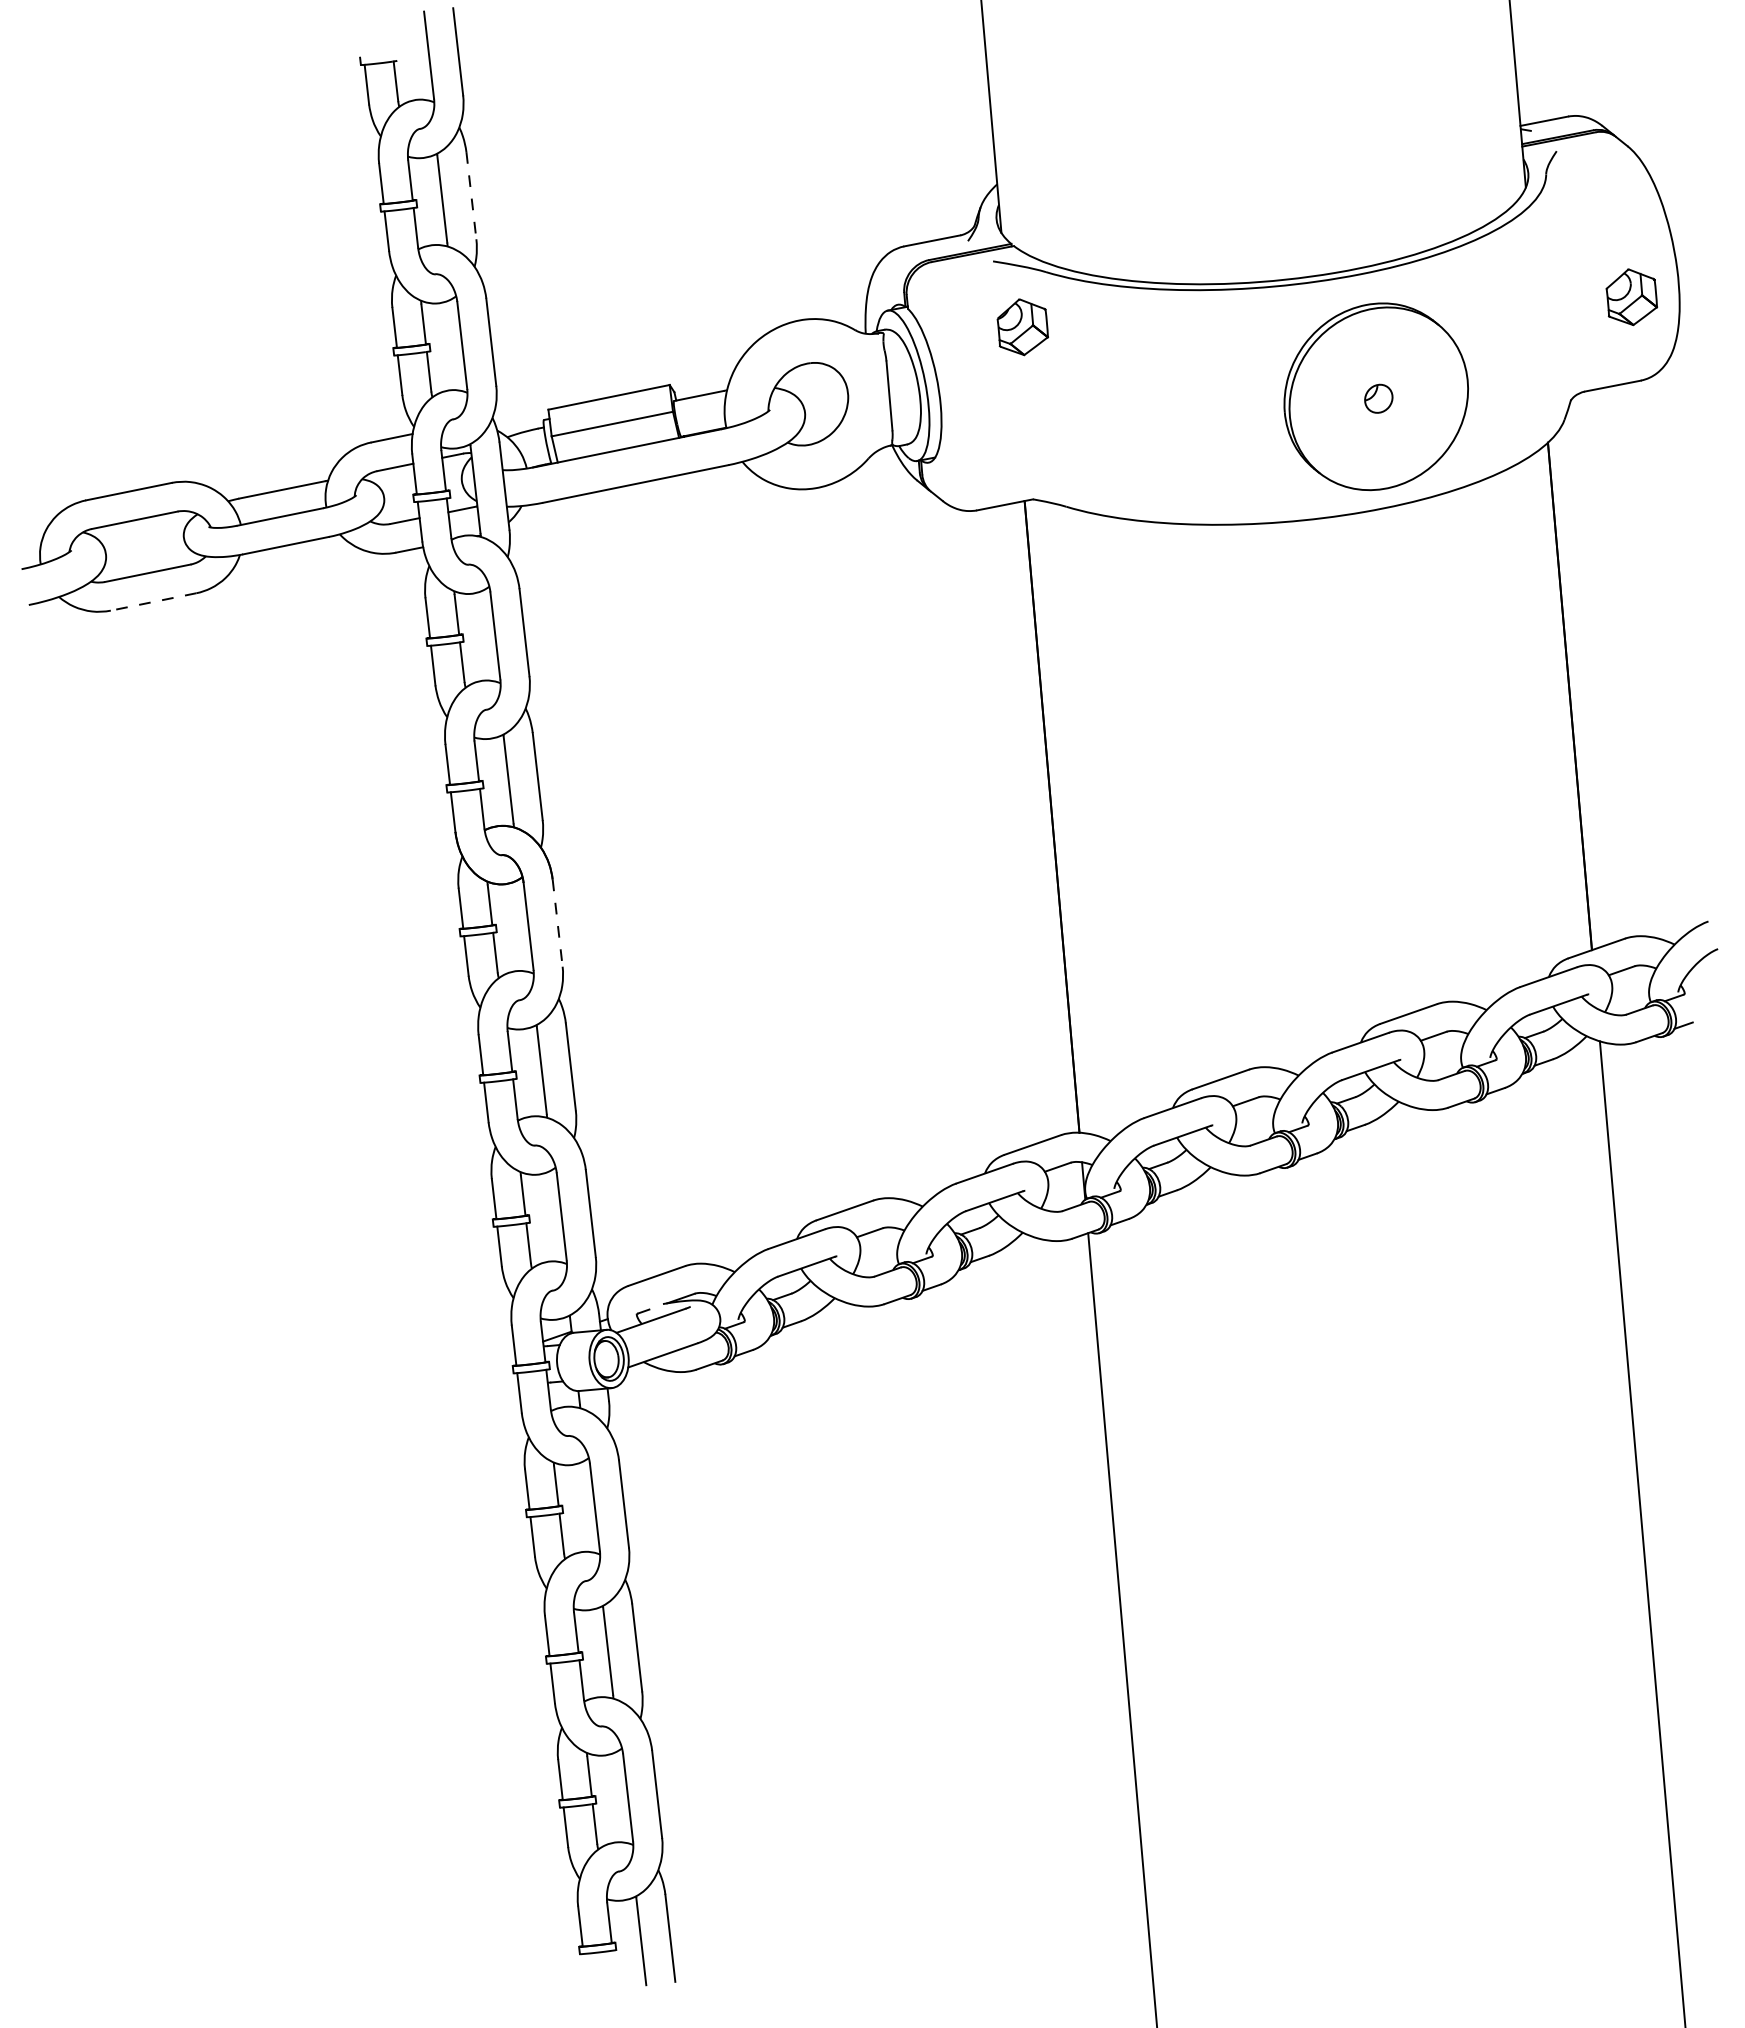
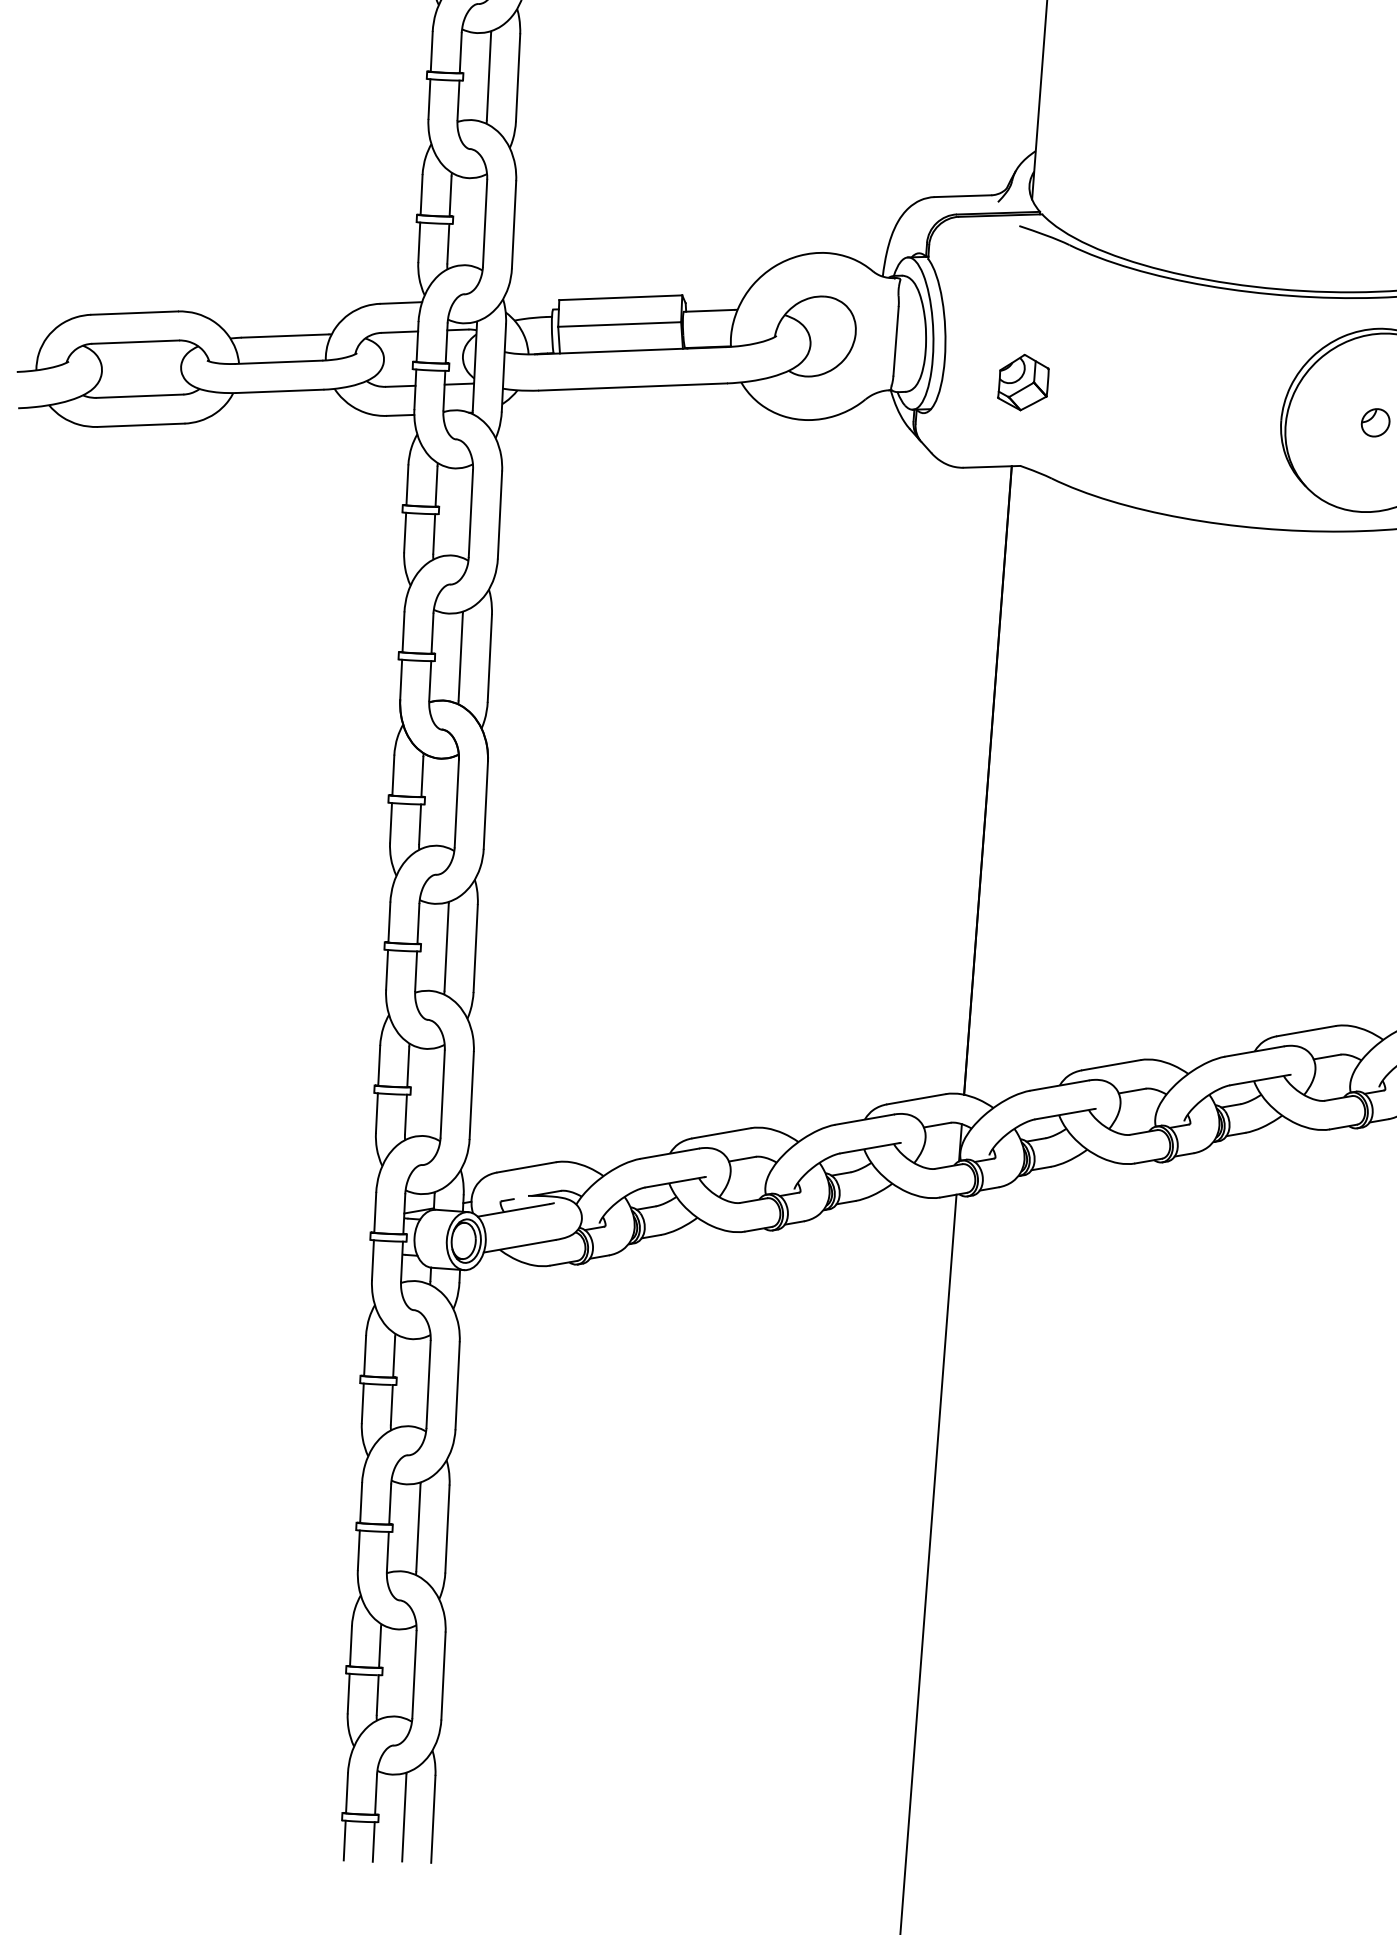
line: (471, 195) -> (518, 77), dashed -> solid
part: (1022, 327) -> (1023, 382), moved
line: (153, 601) -> (141, 424), dashed -> solid
line: (557, 923) -> (485, 805), dashed -> solid
line: (614, 1970) -> (373, 1841), added
line: (585, 1973) -> (344, 1840), added

